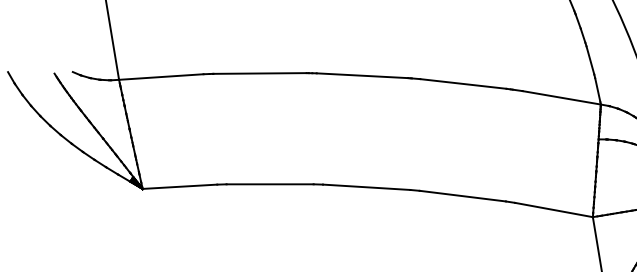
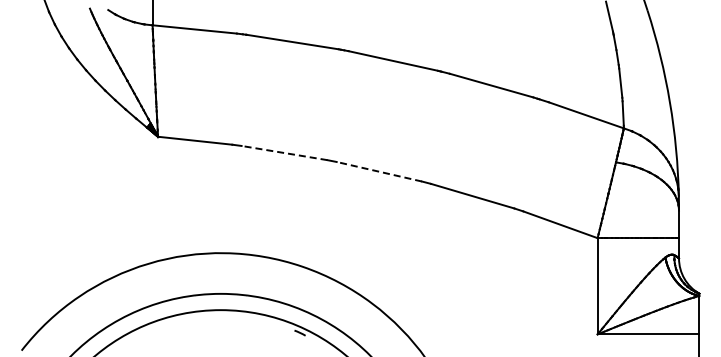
line: (270, 184) -> (284, 153), solid -> dashed
line: (366, 187) -> (379, 171), solid -> dashed

